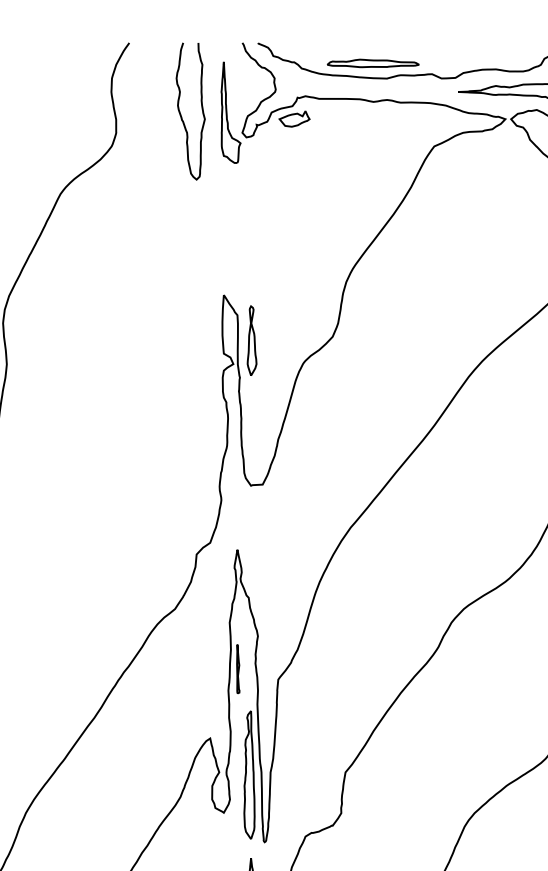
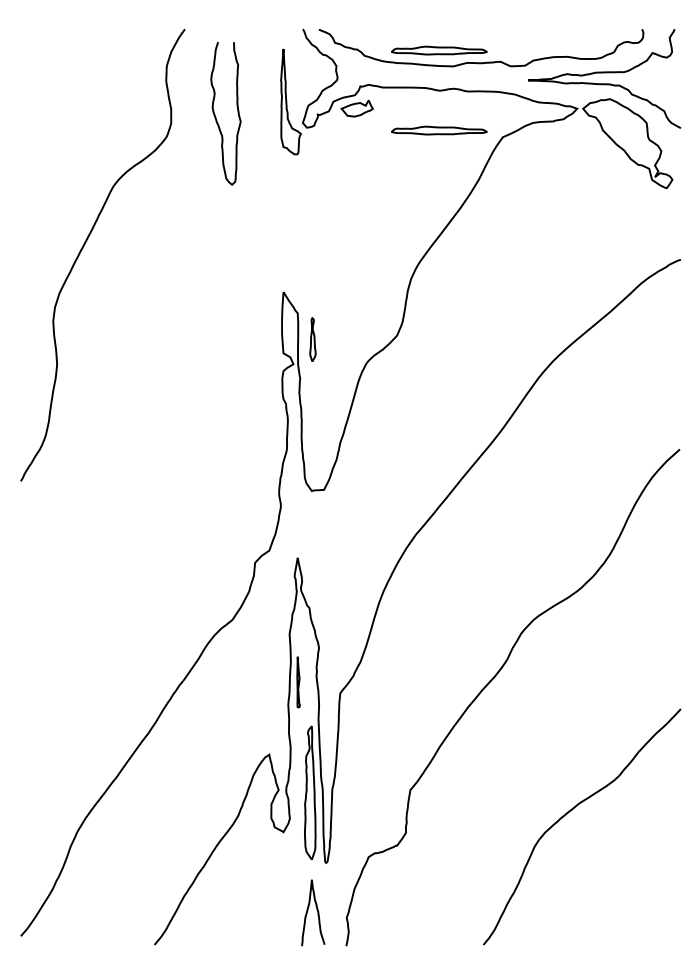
curve: (181, 115) -> (216, 117), moved
part: (373, 140) -> (439, 130), added
part: (251, 340) -> (312, 339), size x0.6

